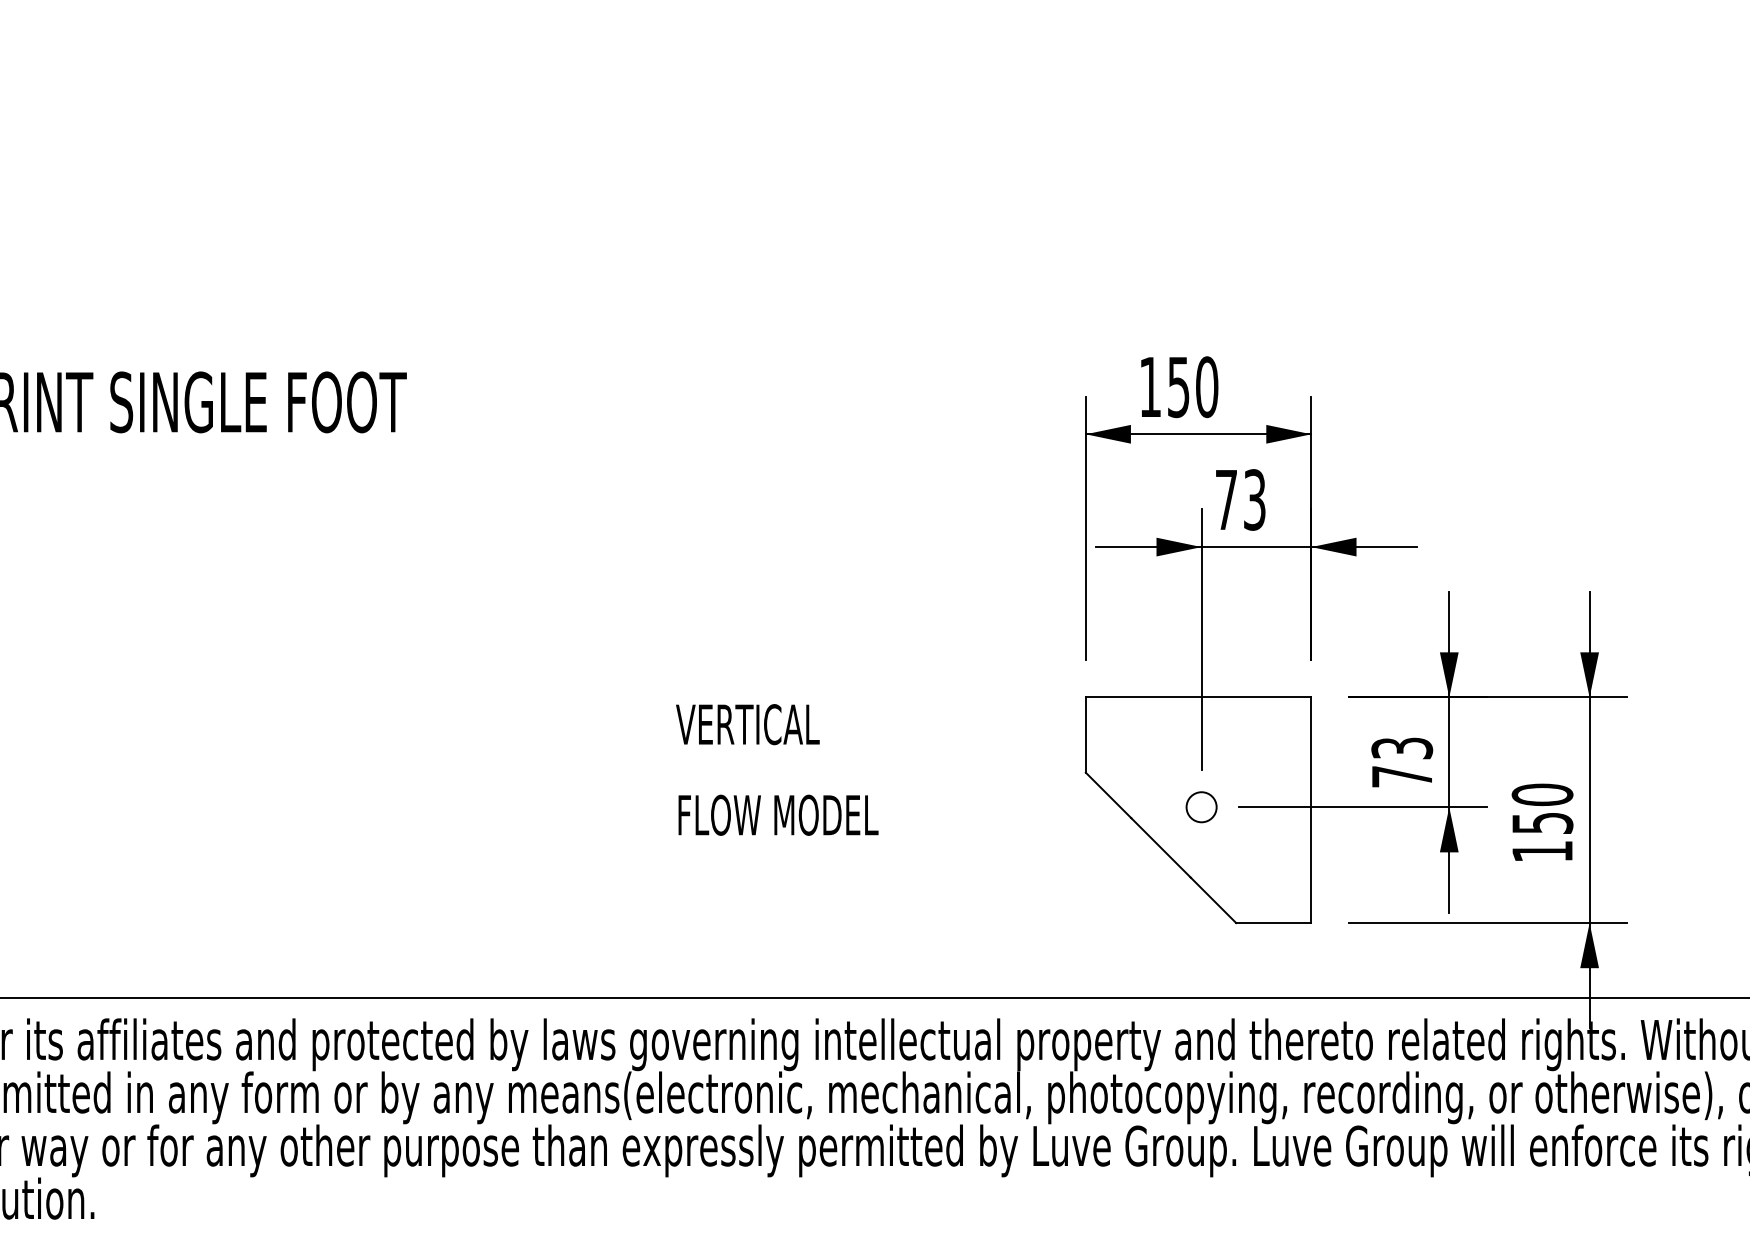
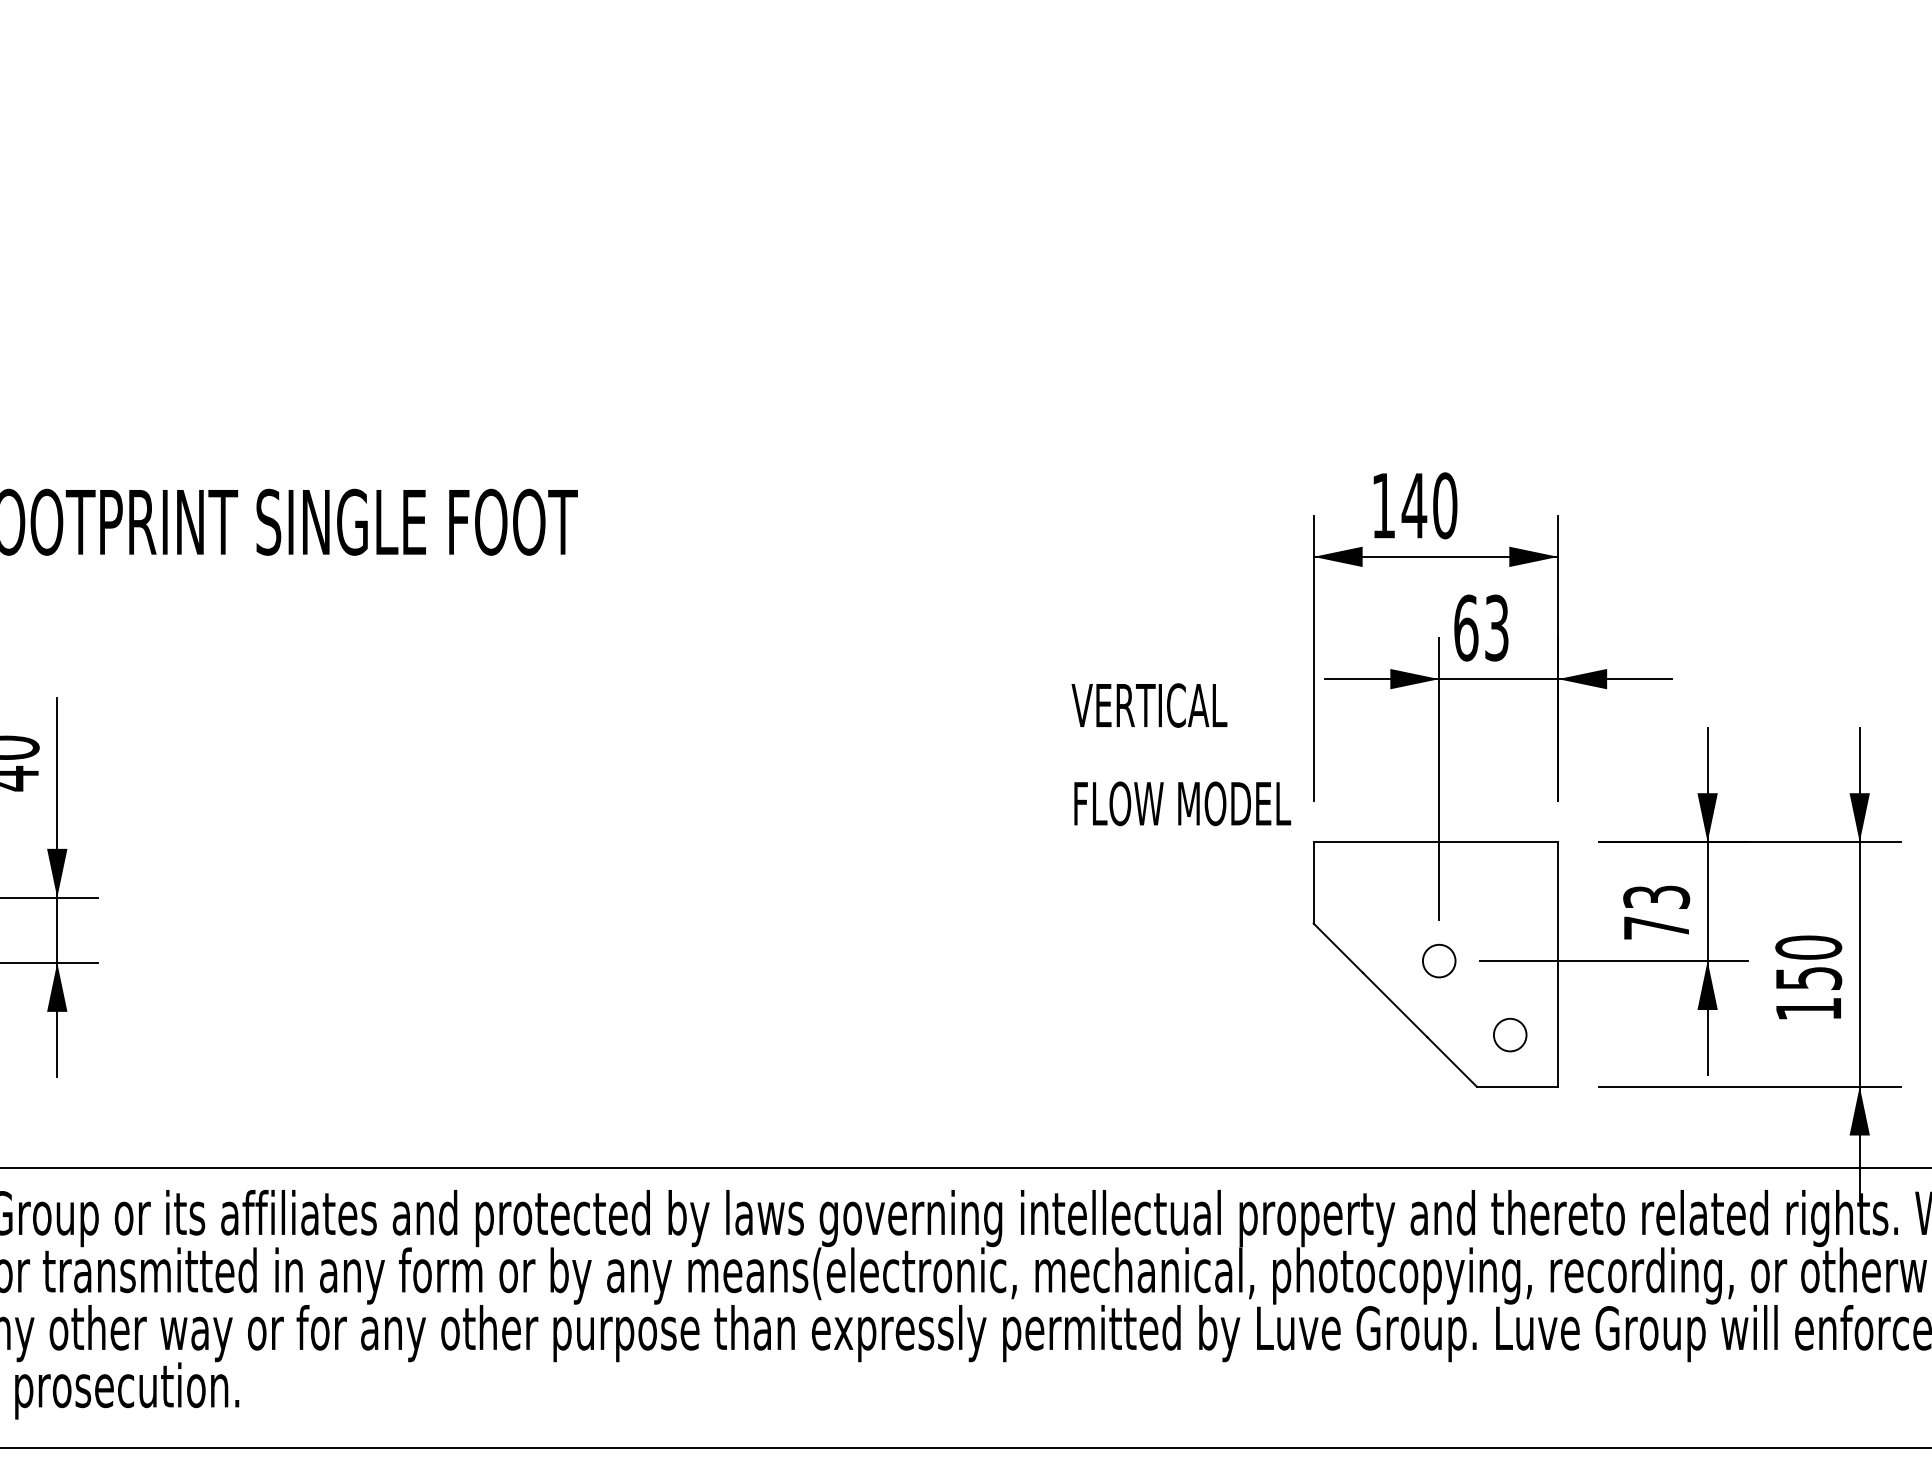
text: (1178, 387) -> (1414, 506), 150 -> 140
text: (1226, 499) -> (1466, 627), 73 -> 63
text: (777, 769) -> (1181, 754), moved
circle: (1267, 874) -> (1510, 1034), added

